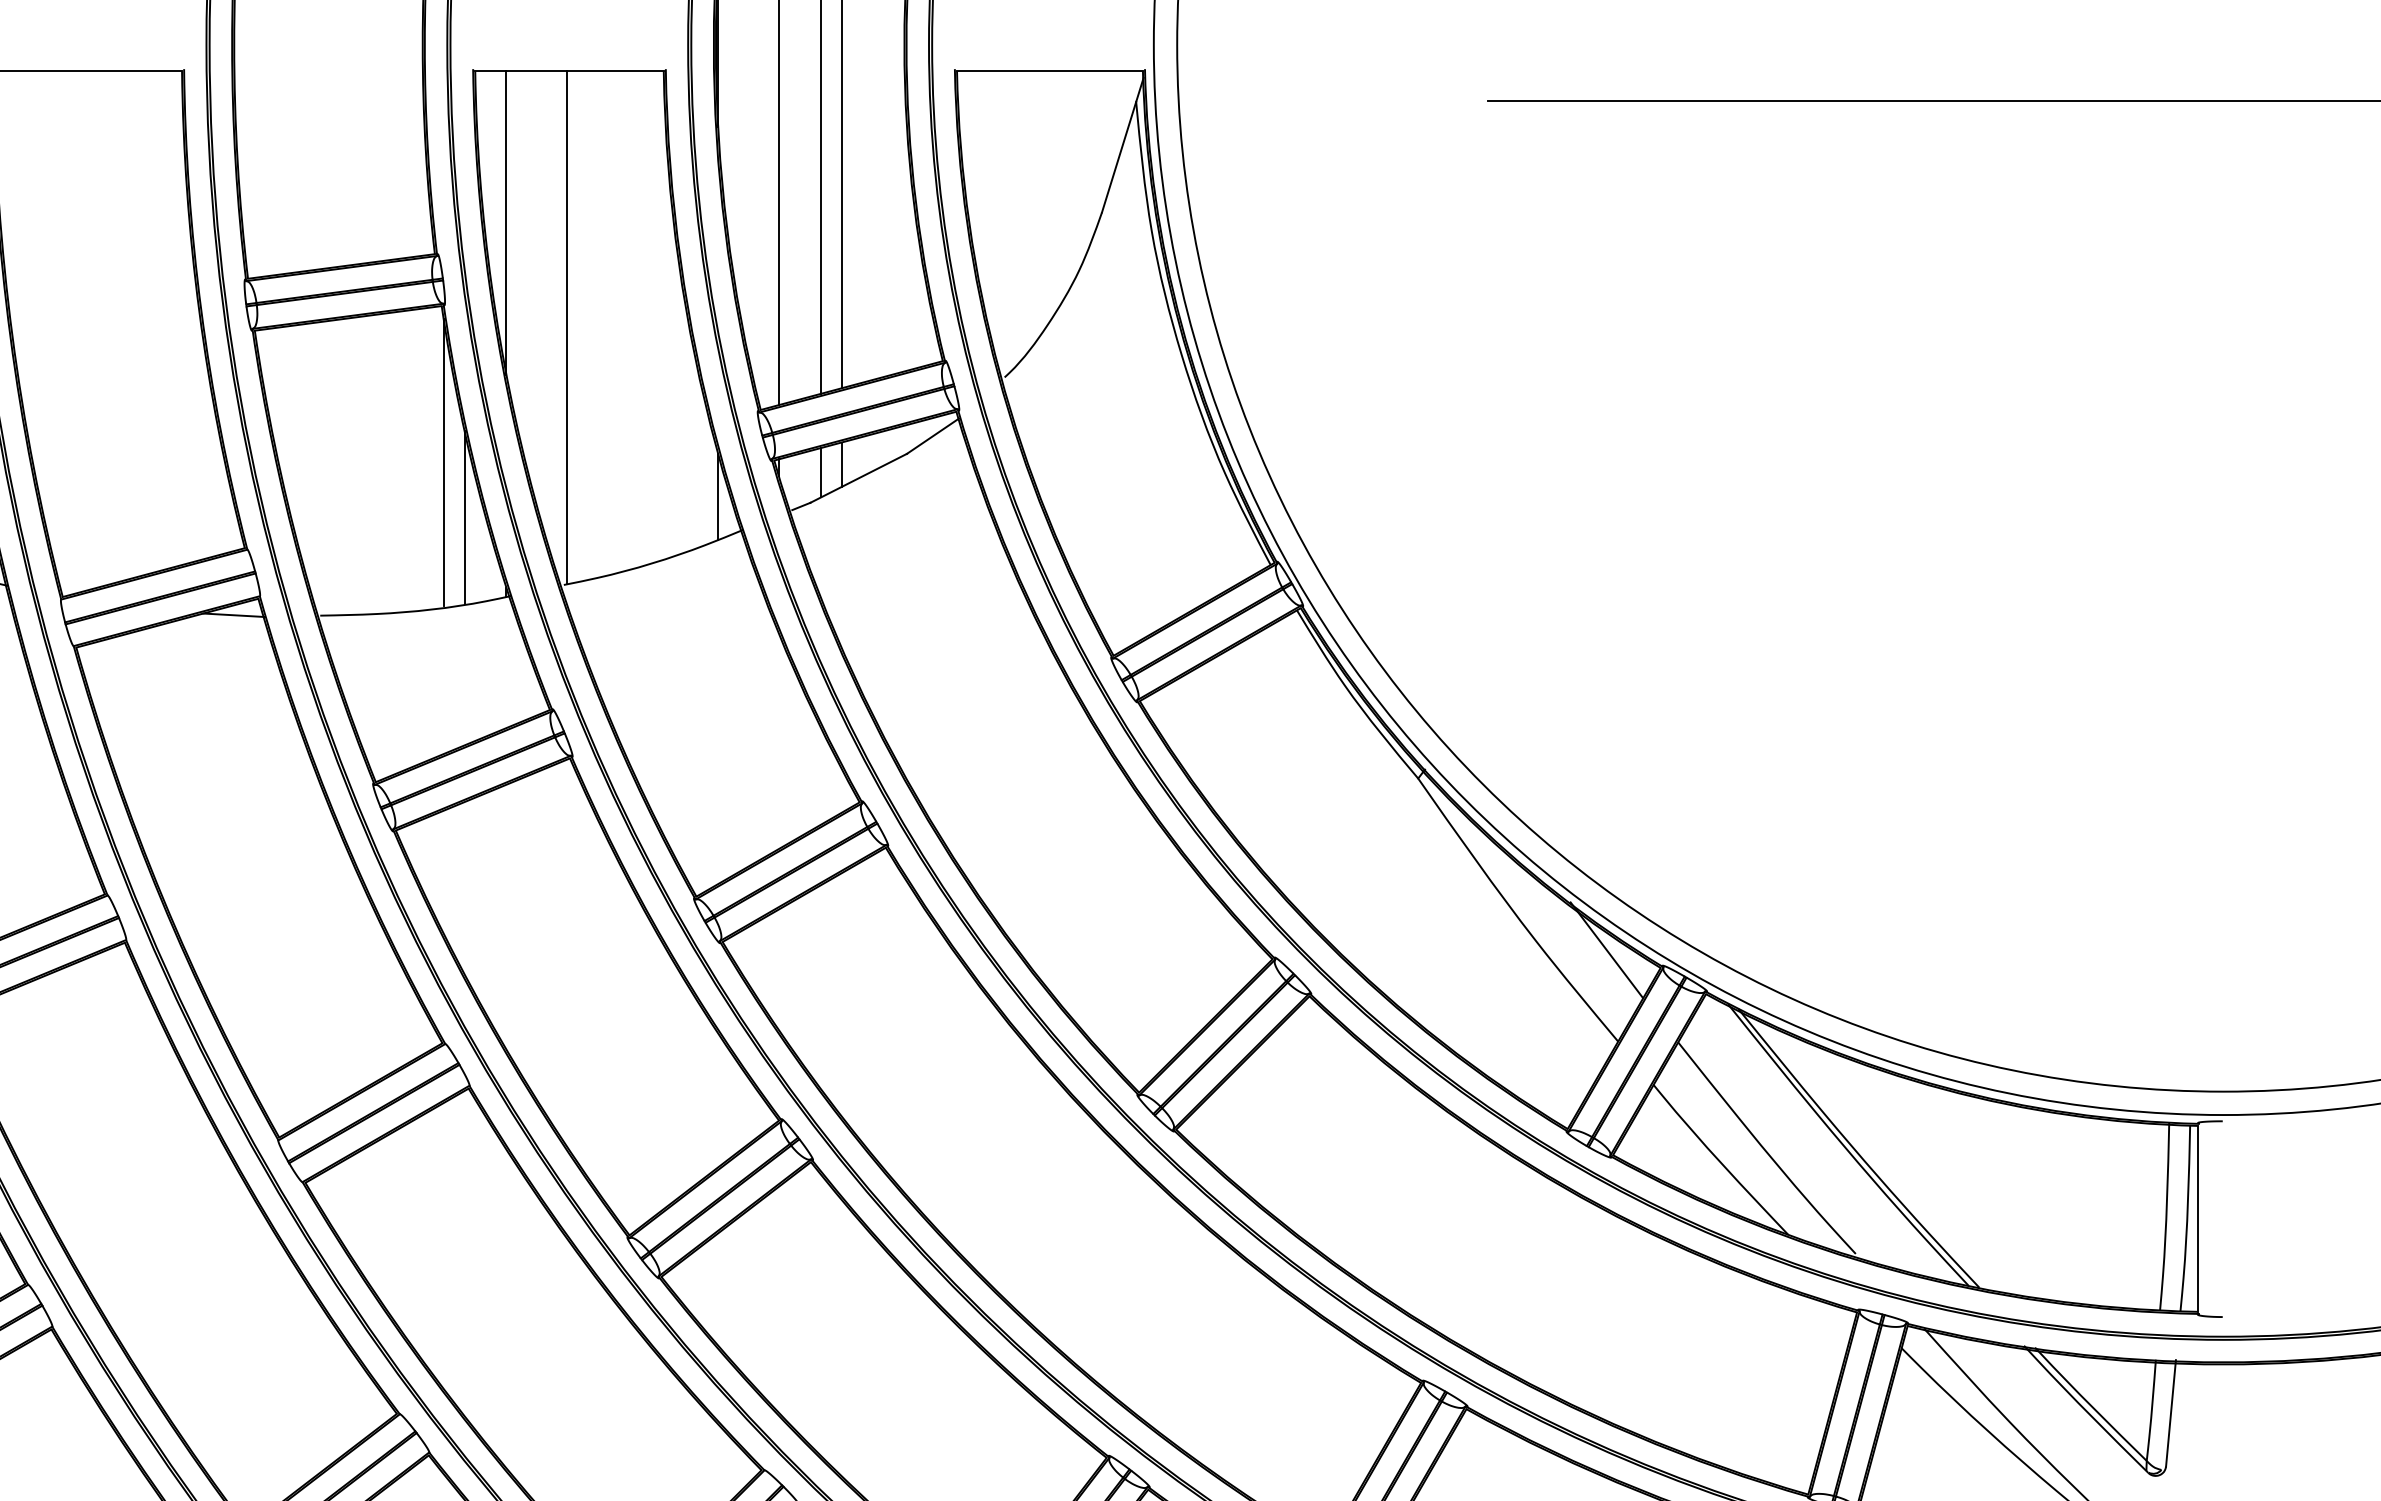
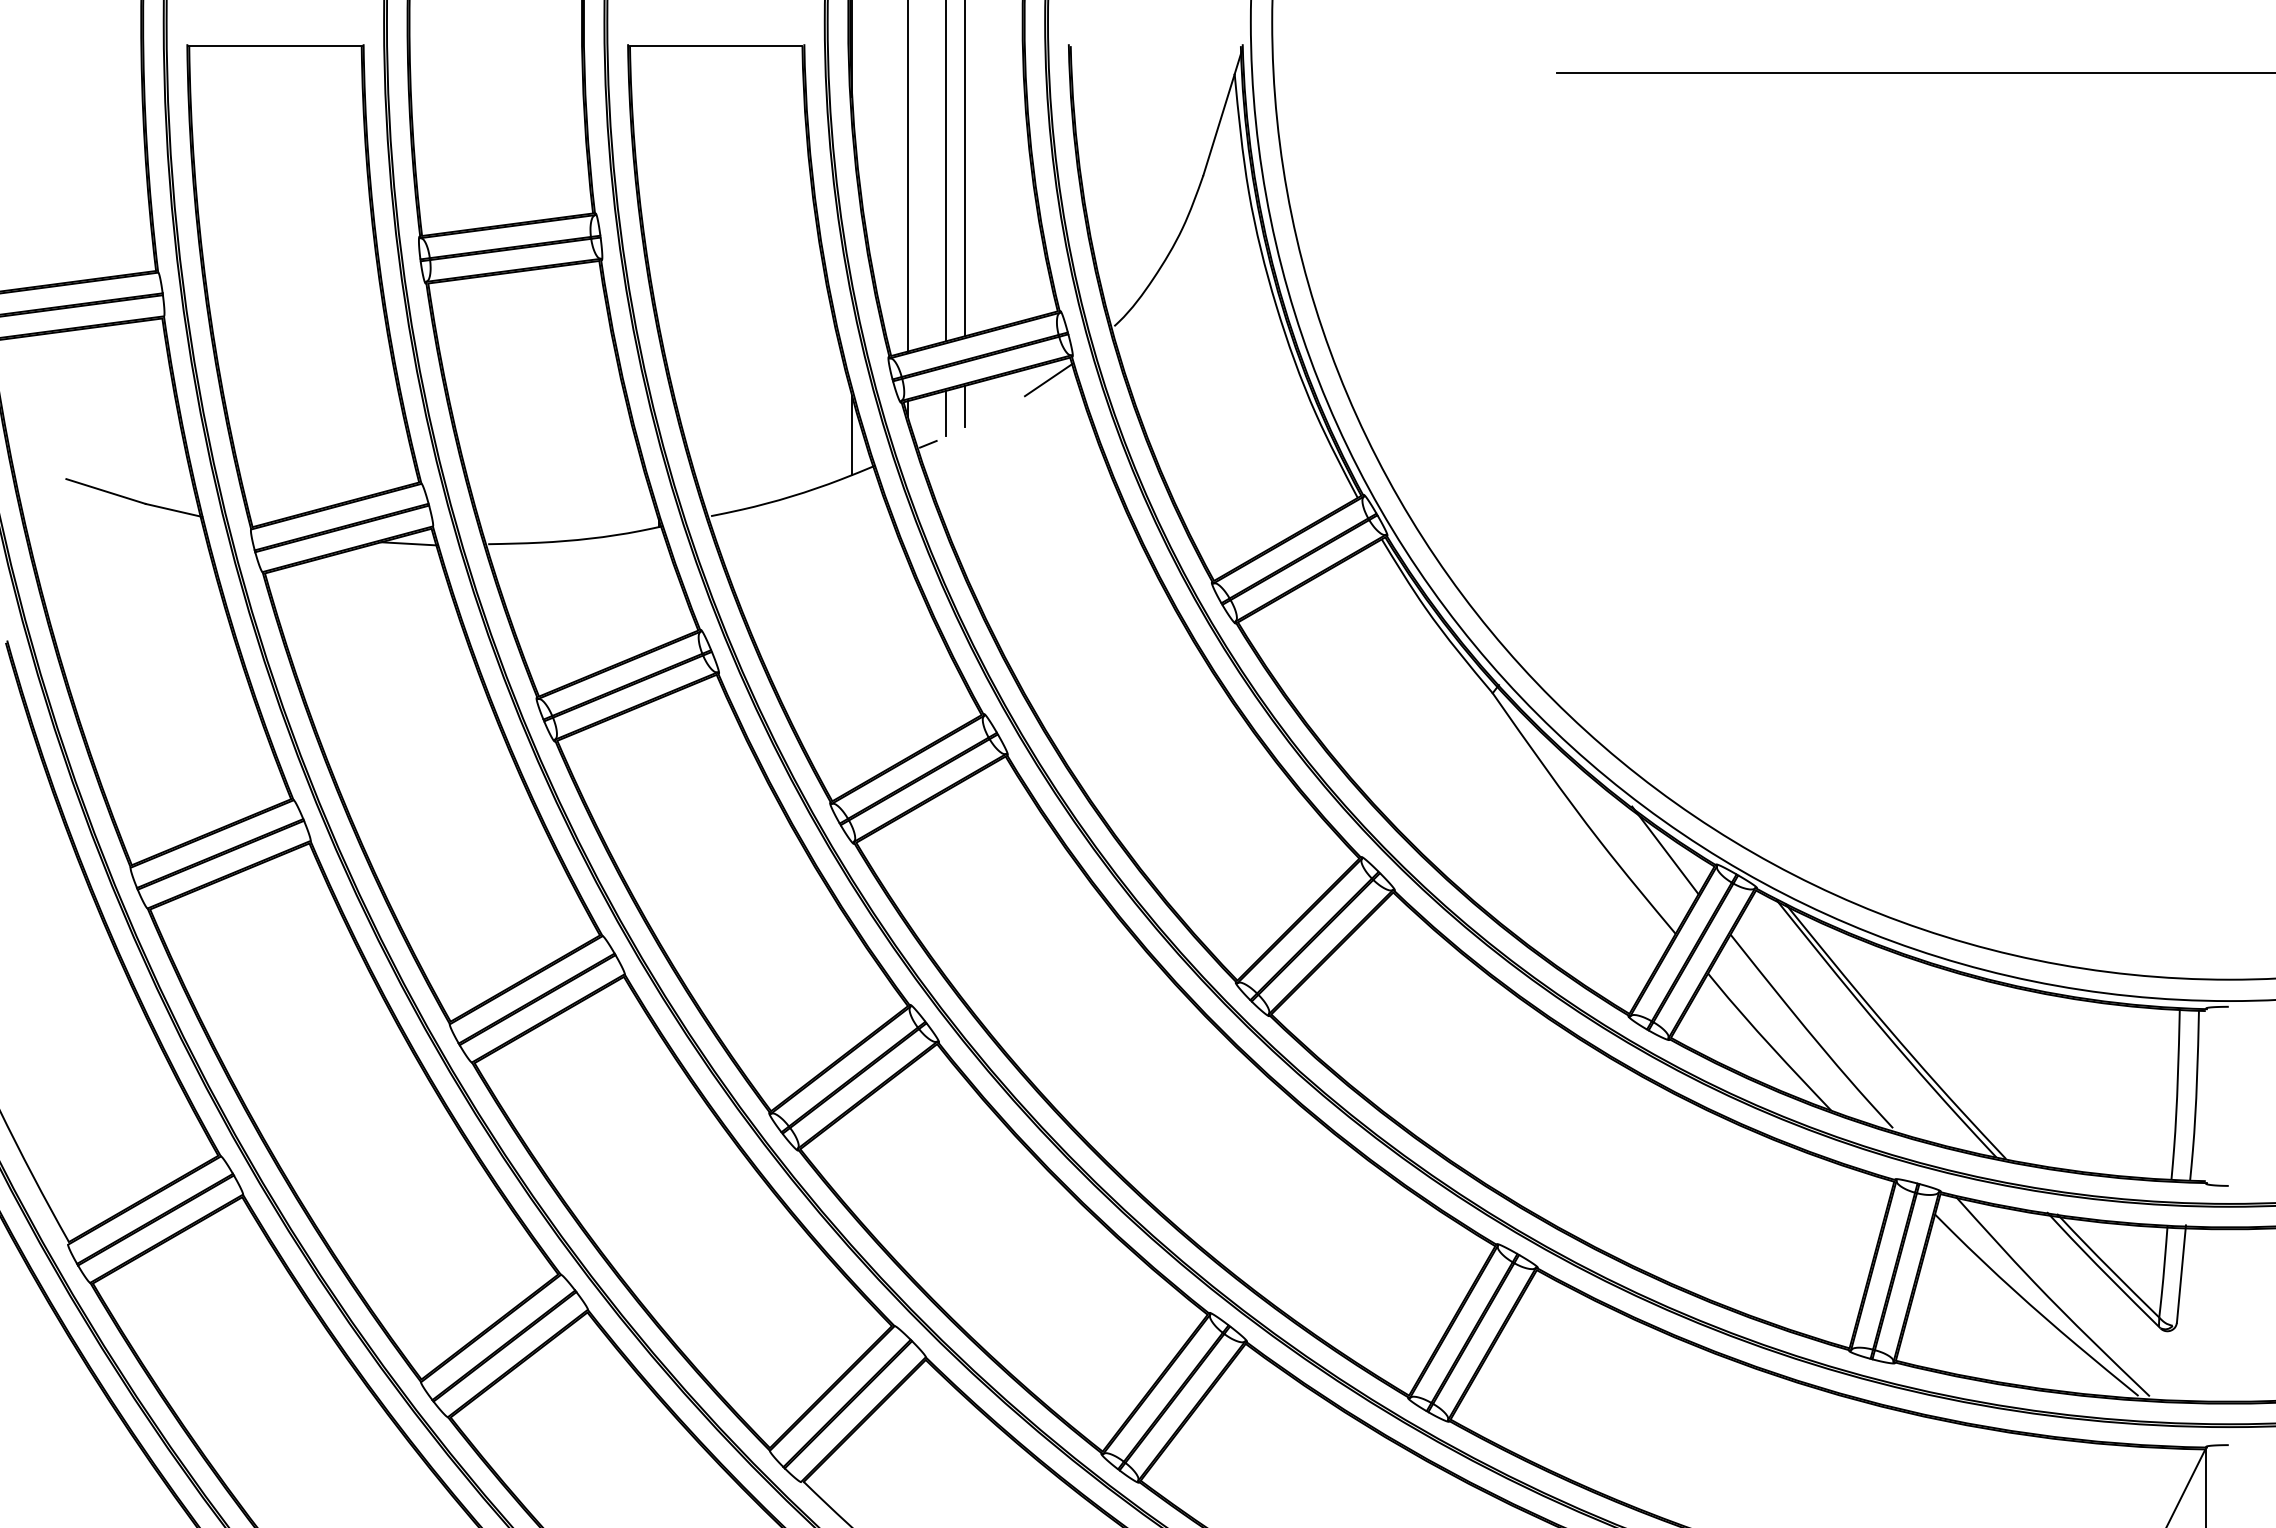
line: (1049, 71) -> (1155, 46), removed
line: (506, 223) -> (658, 185), removed
line: (567, 327) -> (714, 280), removed
line: (444, 461) -> (601, 403), removed
line: (858, 478) -> (980, 418), removed
line: (464, 517) -> (620, 454), removed
line: (2197, 1219) -> (2205, 1096), removed

